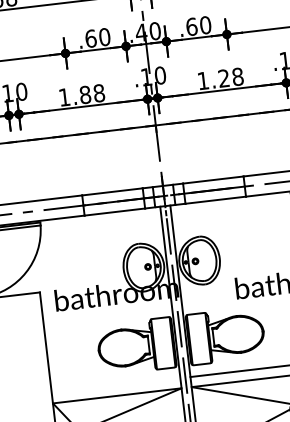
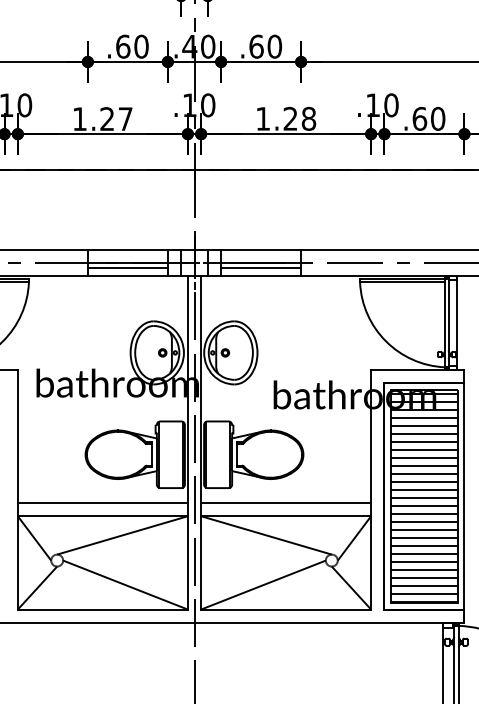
text: (92, 94) -> (116, 119), 1.88 -> 1.27
line: (215, 194) -> (261, 268), added
line: (113, 206) -> (127, 268), added
line: (115, 385) -> (102, 502), added

